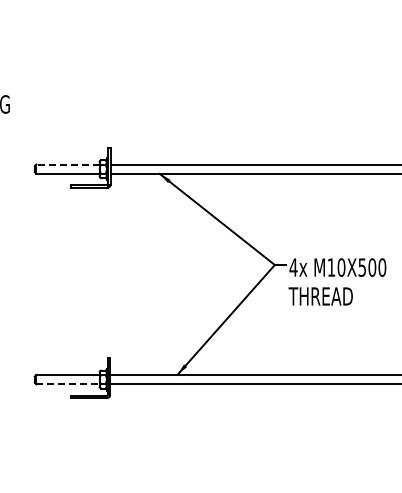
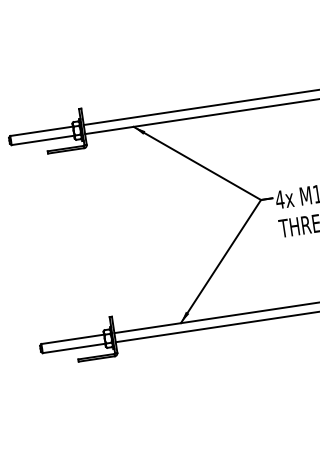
line: (68, 164) -> (42, 131), dashed -> solid
line: (68, 384) -> (74, 348), dashed -> solid

